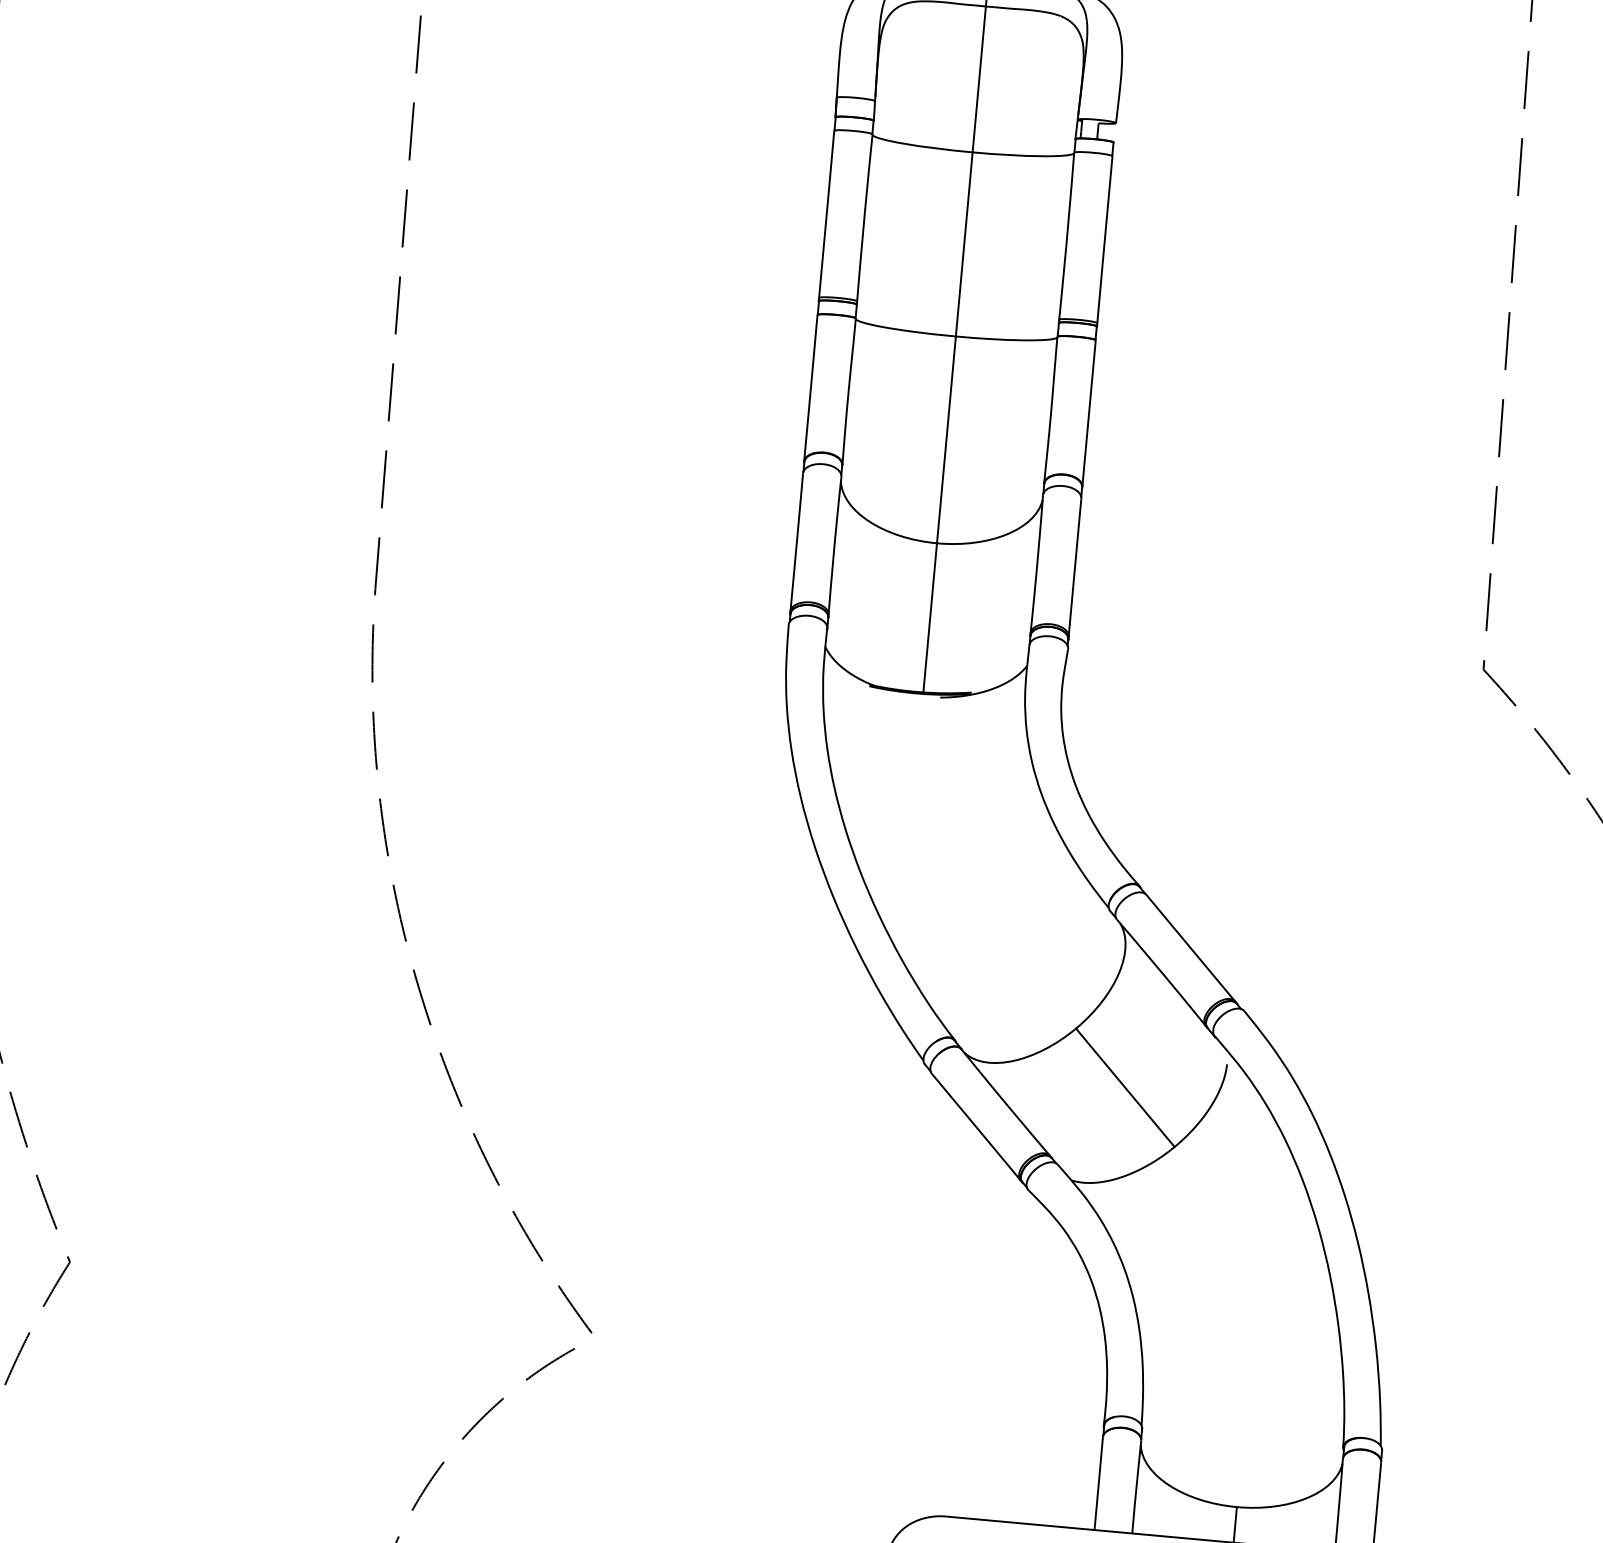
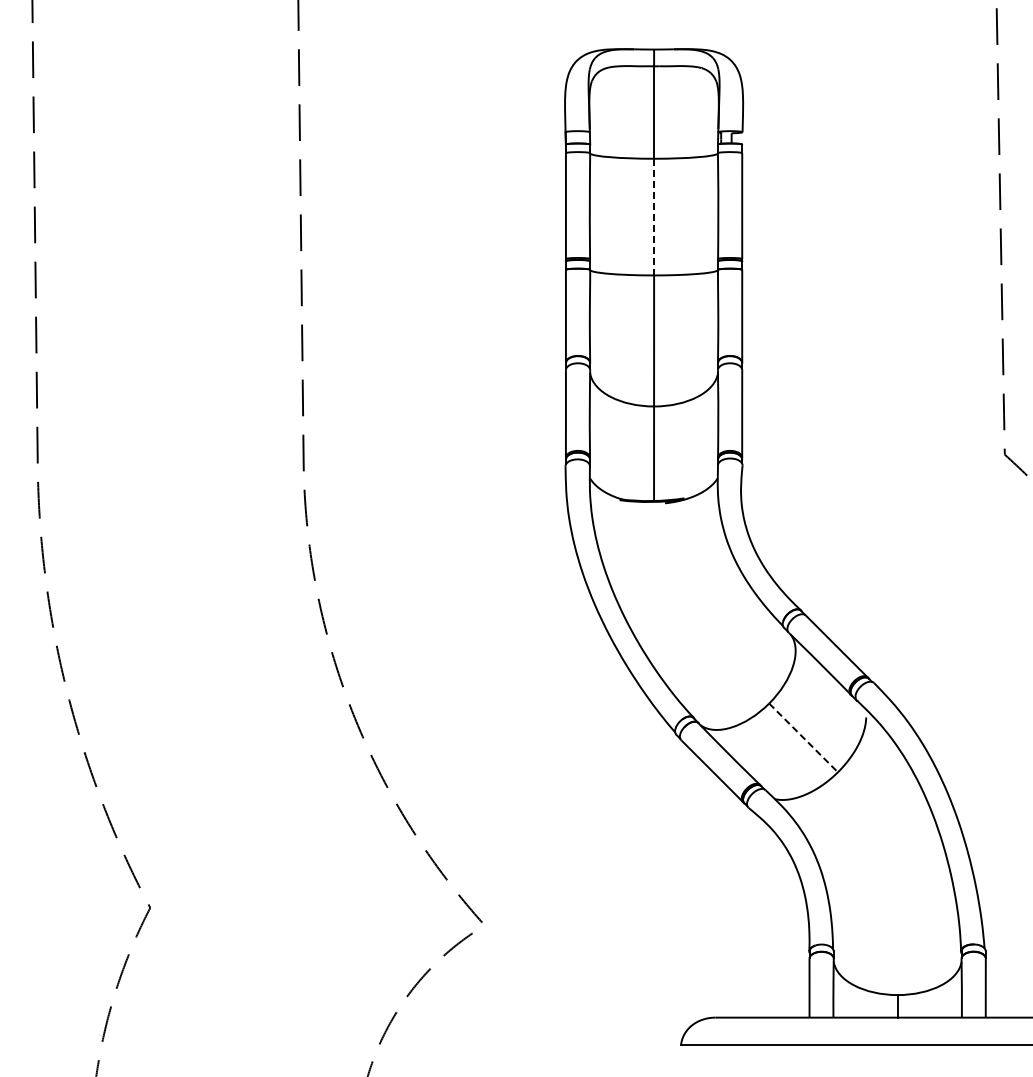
line: (964, 245) -> (654, 217), solid -> dashed
line: (1125, 1087) -> (803, 737), solid -> dashed

